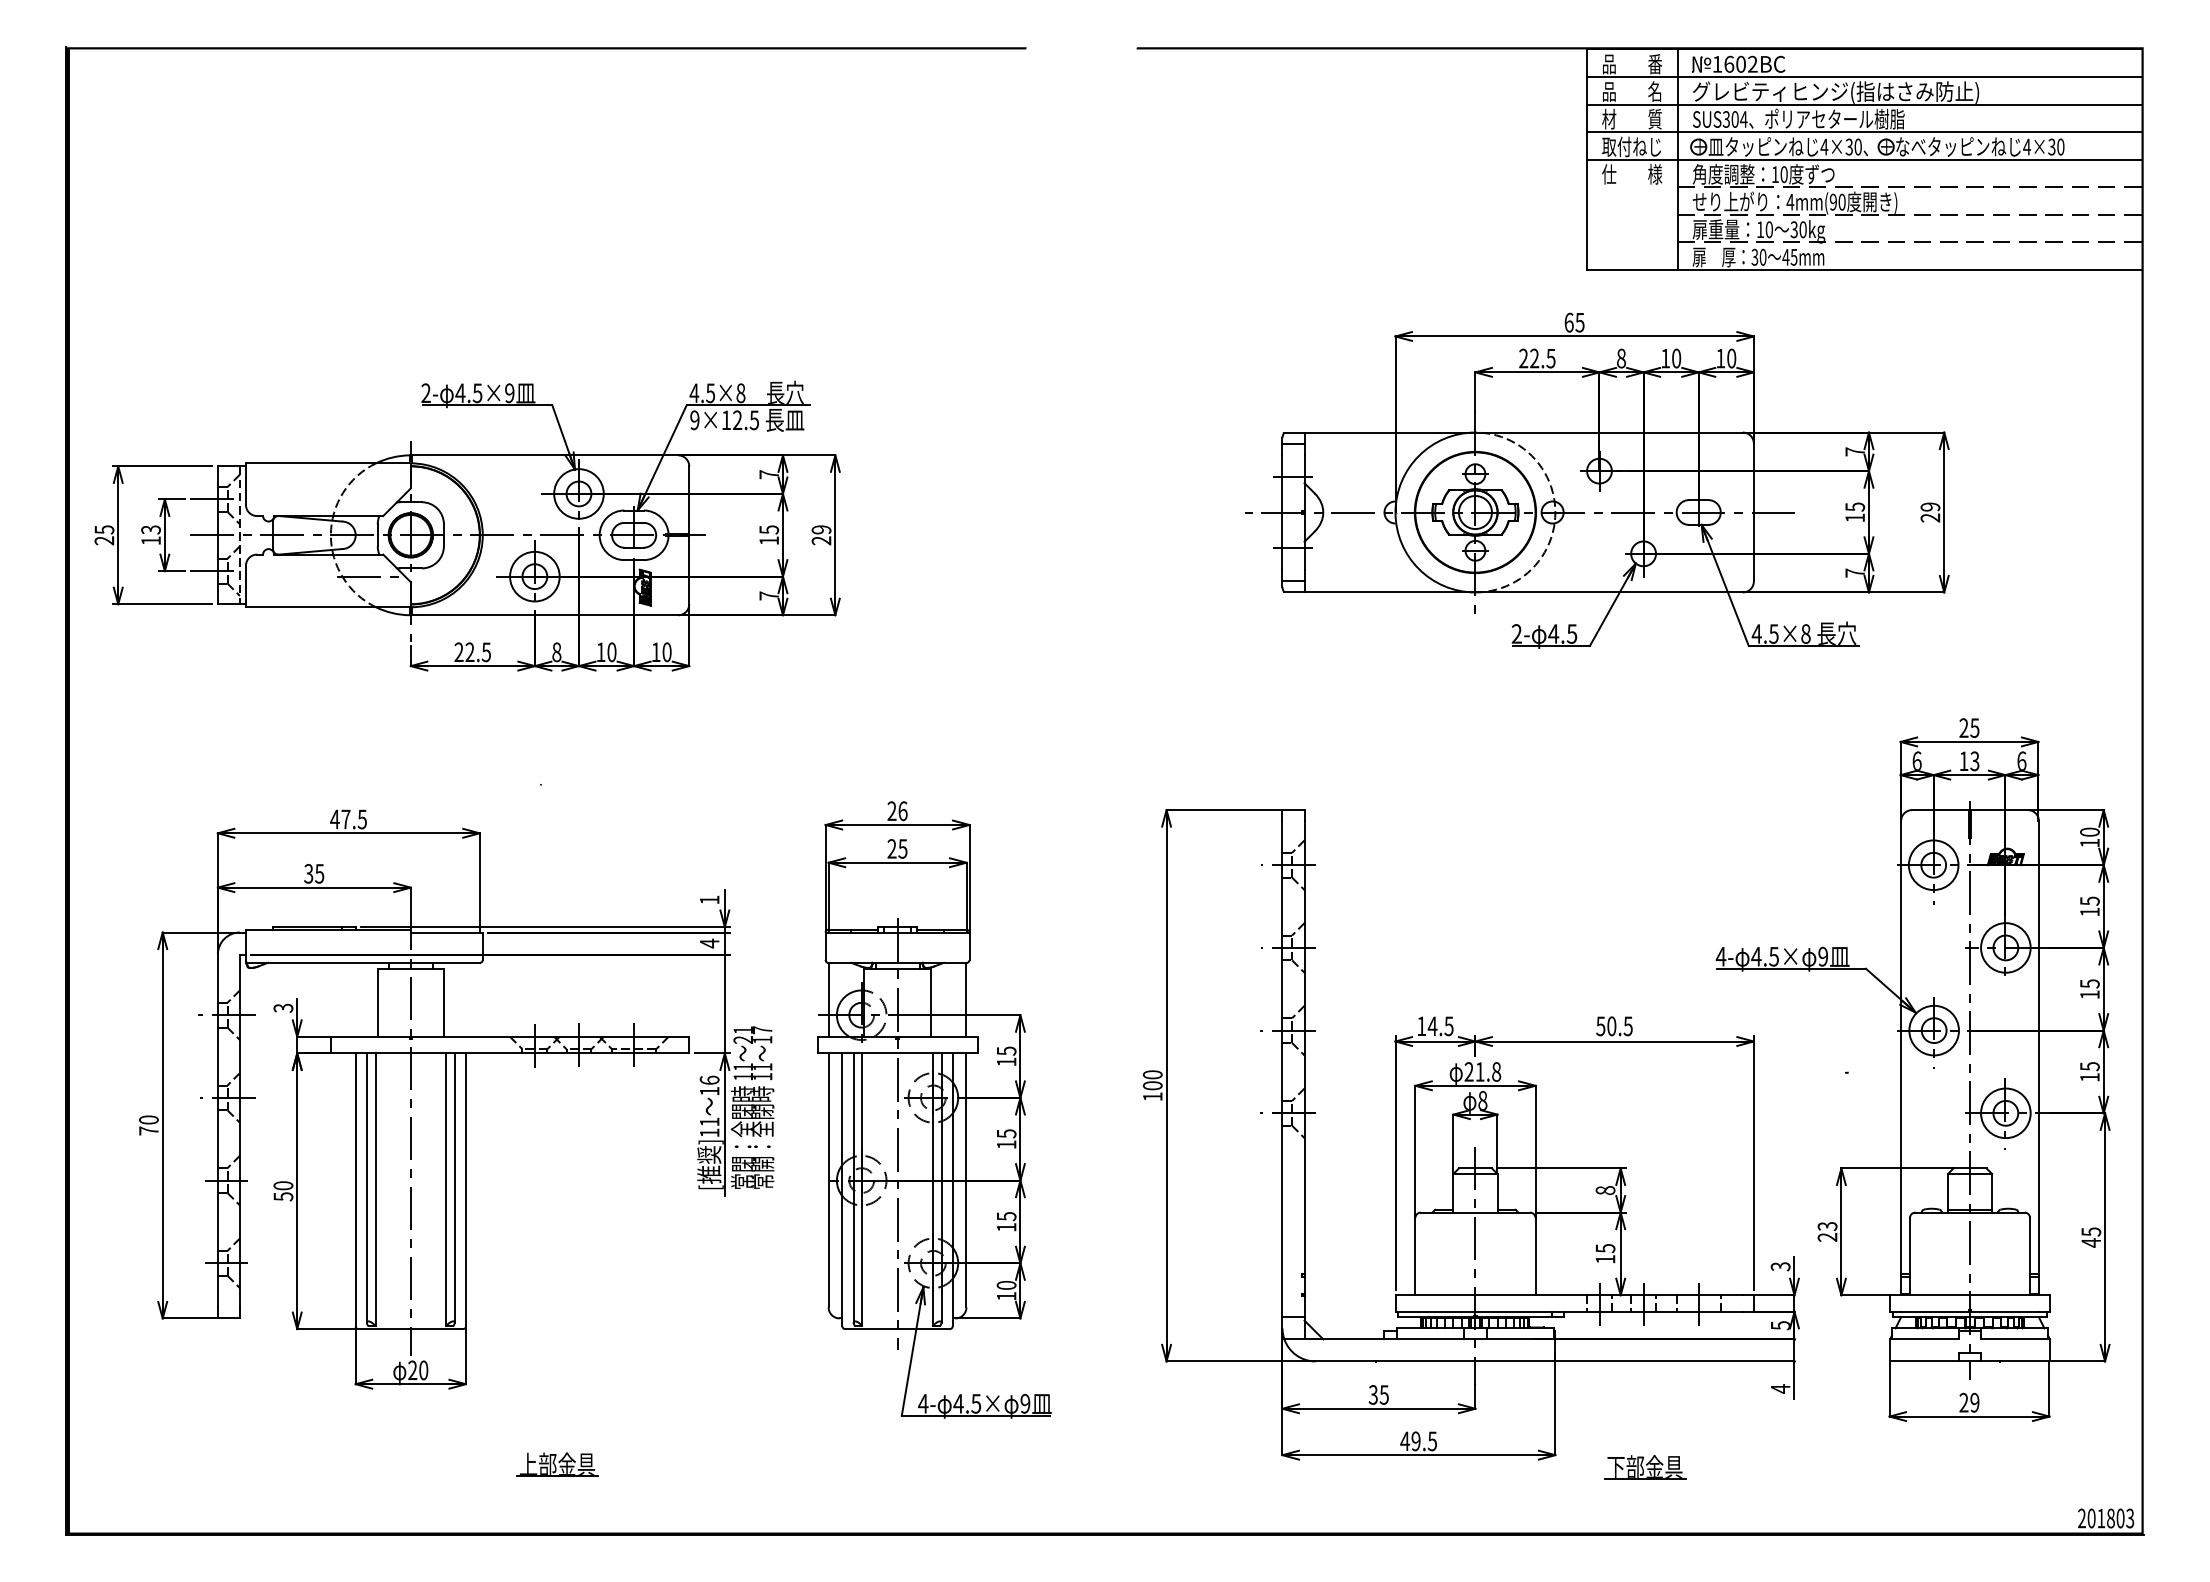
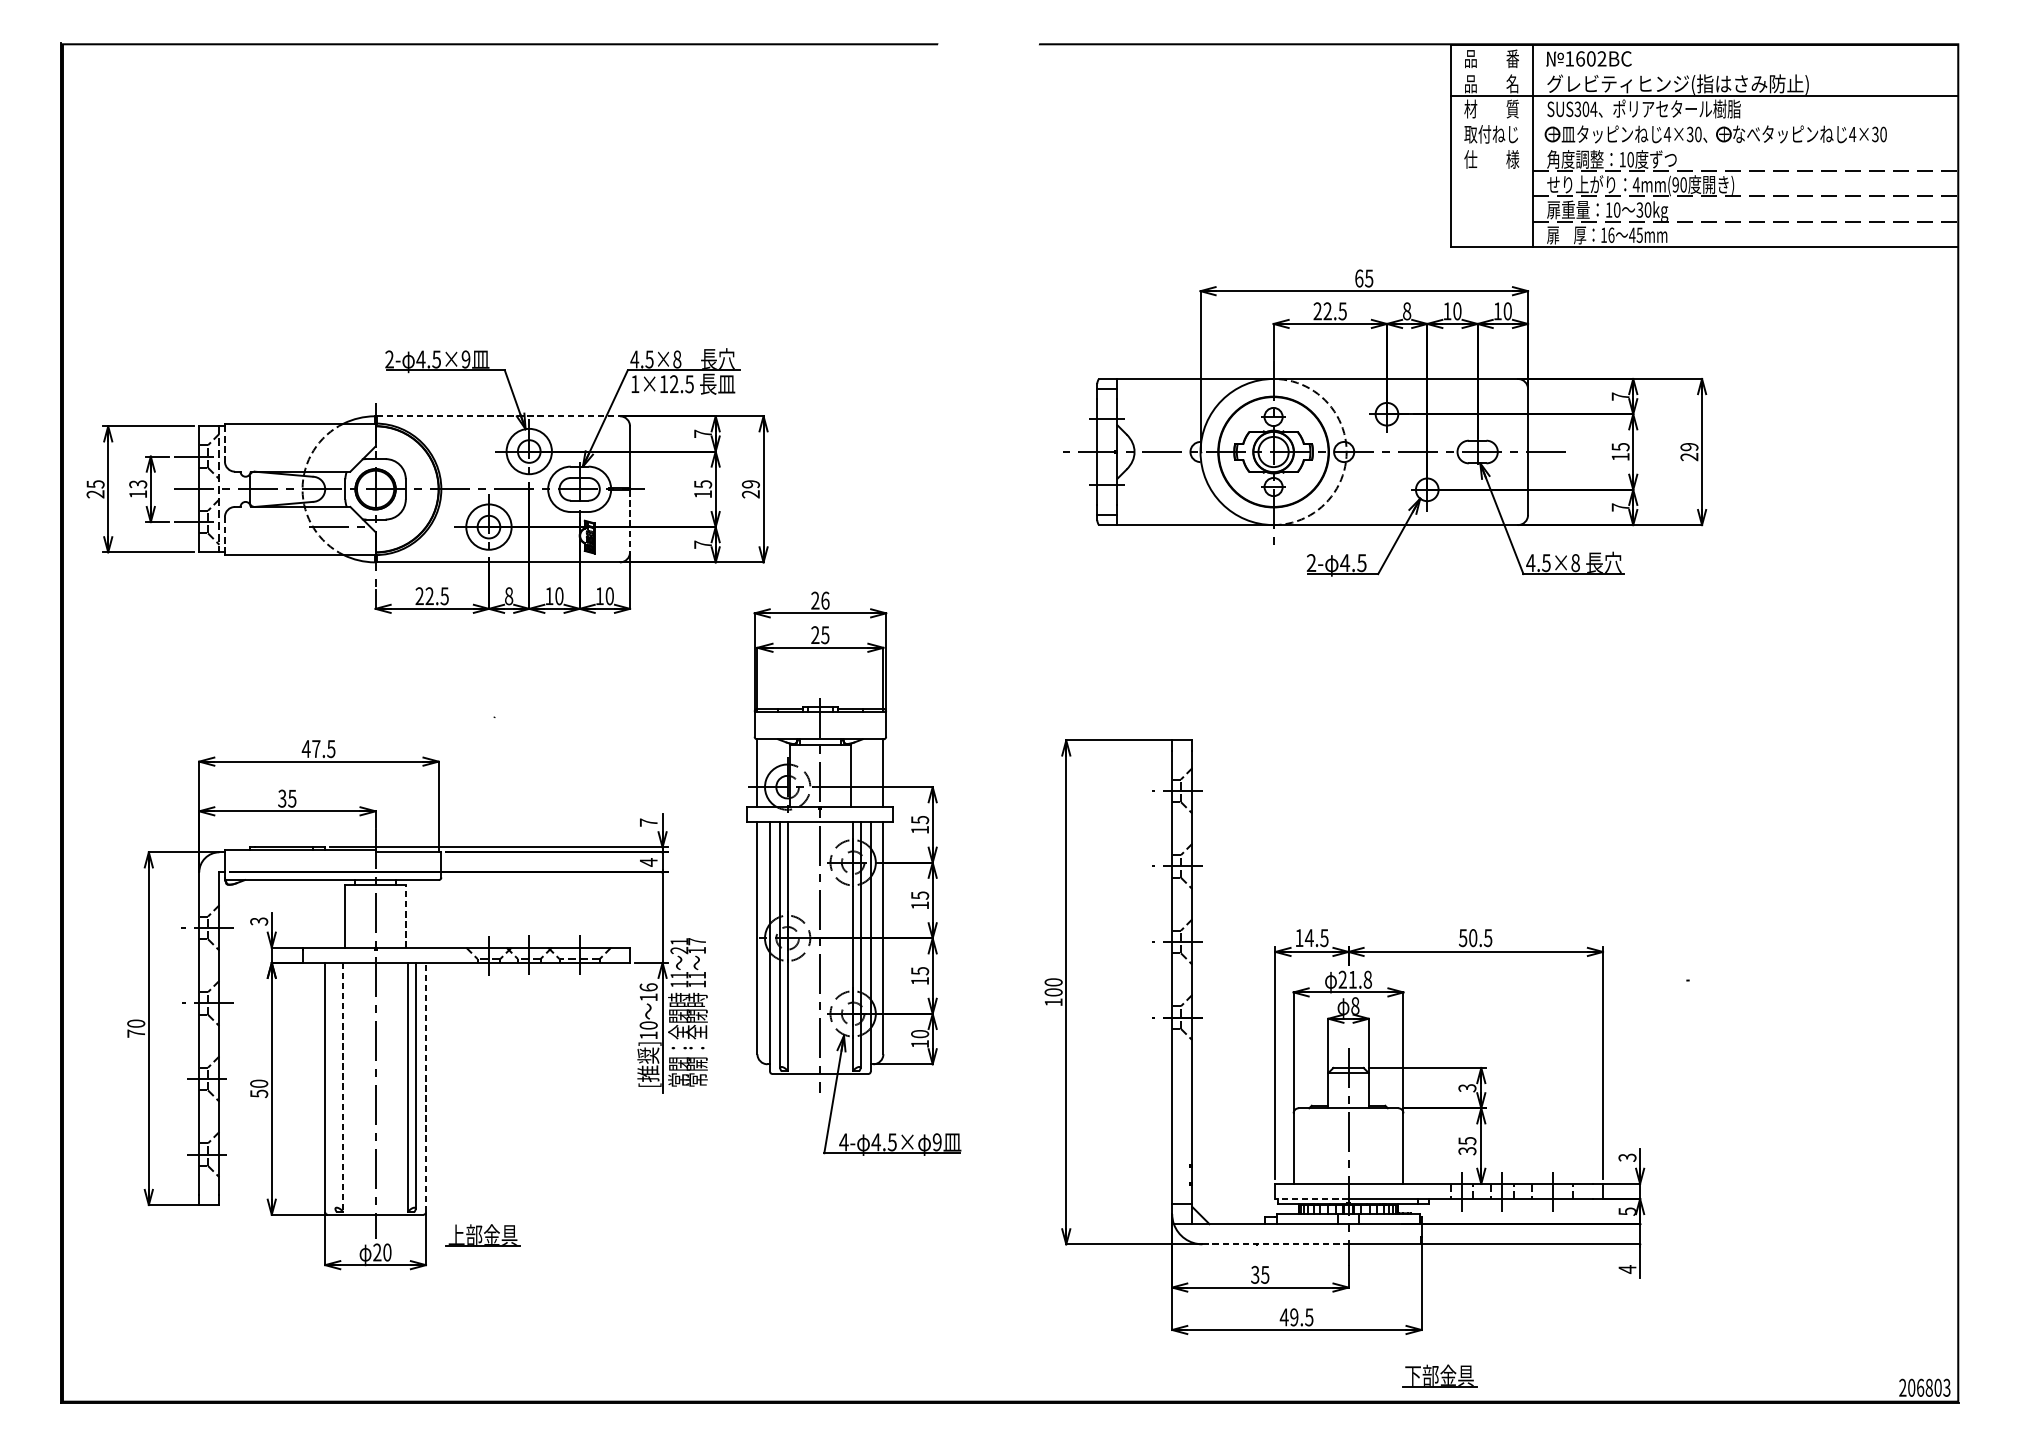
line: (1864, 77) -> (1704, 70), removed
line: (1864, 132) -> (1704, 121), removed
line: (1864, 159) -> (1704, 145), removed
text: (1758, 256) -> (1607, 234), 30 -> 16
text: (694, 420) -> (634, 384), 9×12.5 -> 1×12.5
line: (545, 455) -> (498, 416), solid -> dashed
part: (1597, 480) -> (1385, 422), moved
line: (245, 486) -> (224, 444), solid -> dashed
line: (689, 570) -> (630, 521), solid -> dashed
line: (245, 585) -> (224, 535), solid -> dashed
text: (709, 899) -> (648, 822), 1 -> 7
line: (443, 1002) -> (405, 916), solid -> dashed
part: (1912, 1069) -> (1747, 977), removed
part: (934, 1109) -> (854, 873), moved
text: (709, 1121) -> (648, 1025), ]11 -> ]10
line: (366, 1187) -> (335, 1085), removed
line: (465, 1189) -> (425, 1087), solid -> dashed
line: (375, 1190) -> (343, 1088), solid -> dashed
text: (1605, 1190) -> (1467, 1088), 8 -> 3
text: (1605, 1259) -> (1467, 1151), 15 -> 35
line: (1435, 1311) -> (1312, 1198), solid -> dashed
line: (1395, 1361) -> (1275, 1244), solid -> dashed
part: (557, 1464) -> (483, 1235), moved
part: (1645, 1467) -> (1439, 1375), moved
text: (2101, 1518) -> (1920, 1387), 201803 -> 206803

